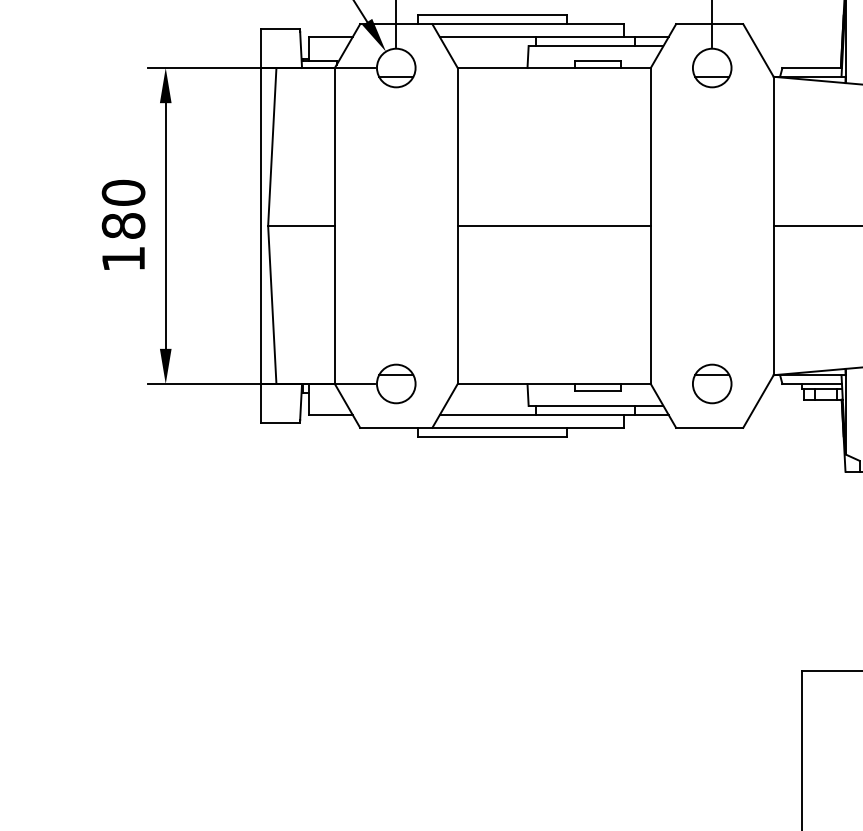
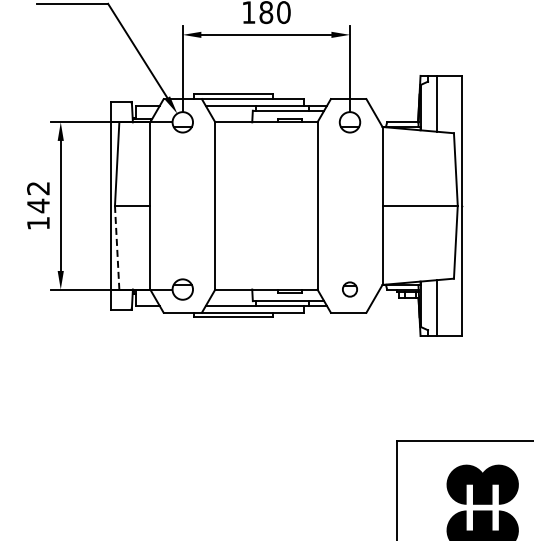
text: (123, 210) -> (38, 197), 180 -> 142
line: (554, 225) -> (266, 205), removed
line: (272, 304) -> (117, 247), solid -> dashed
part: (711, 383) -> (349, 289), size x0.7

